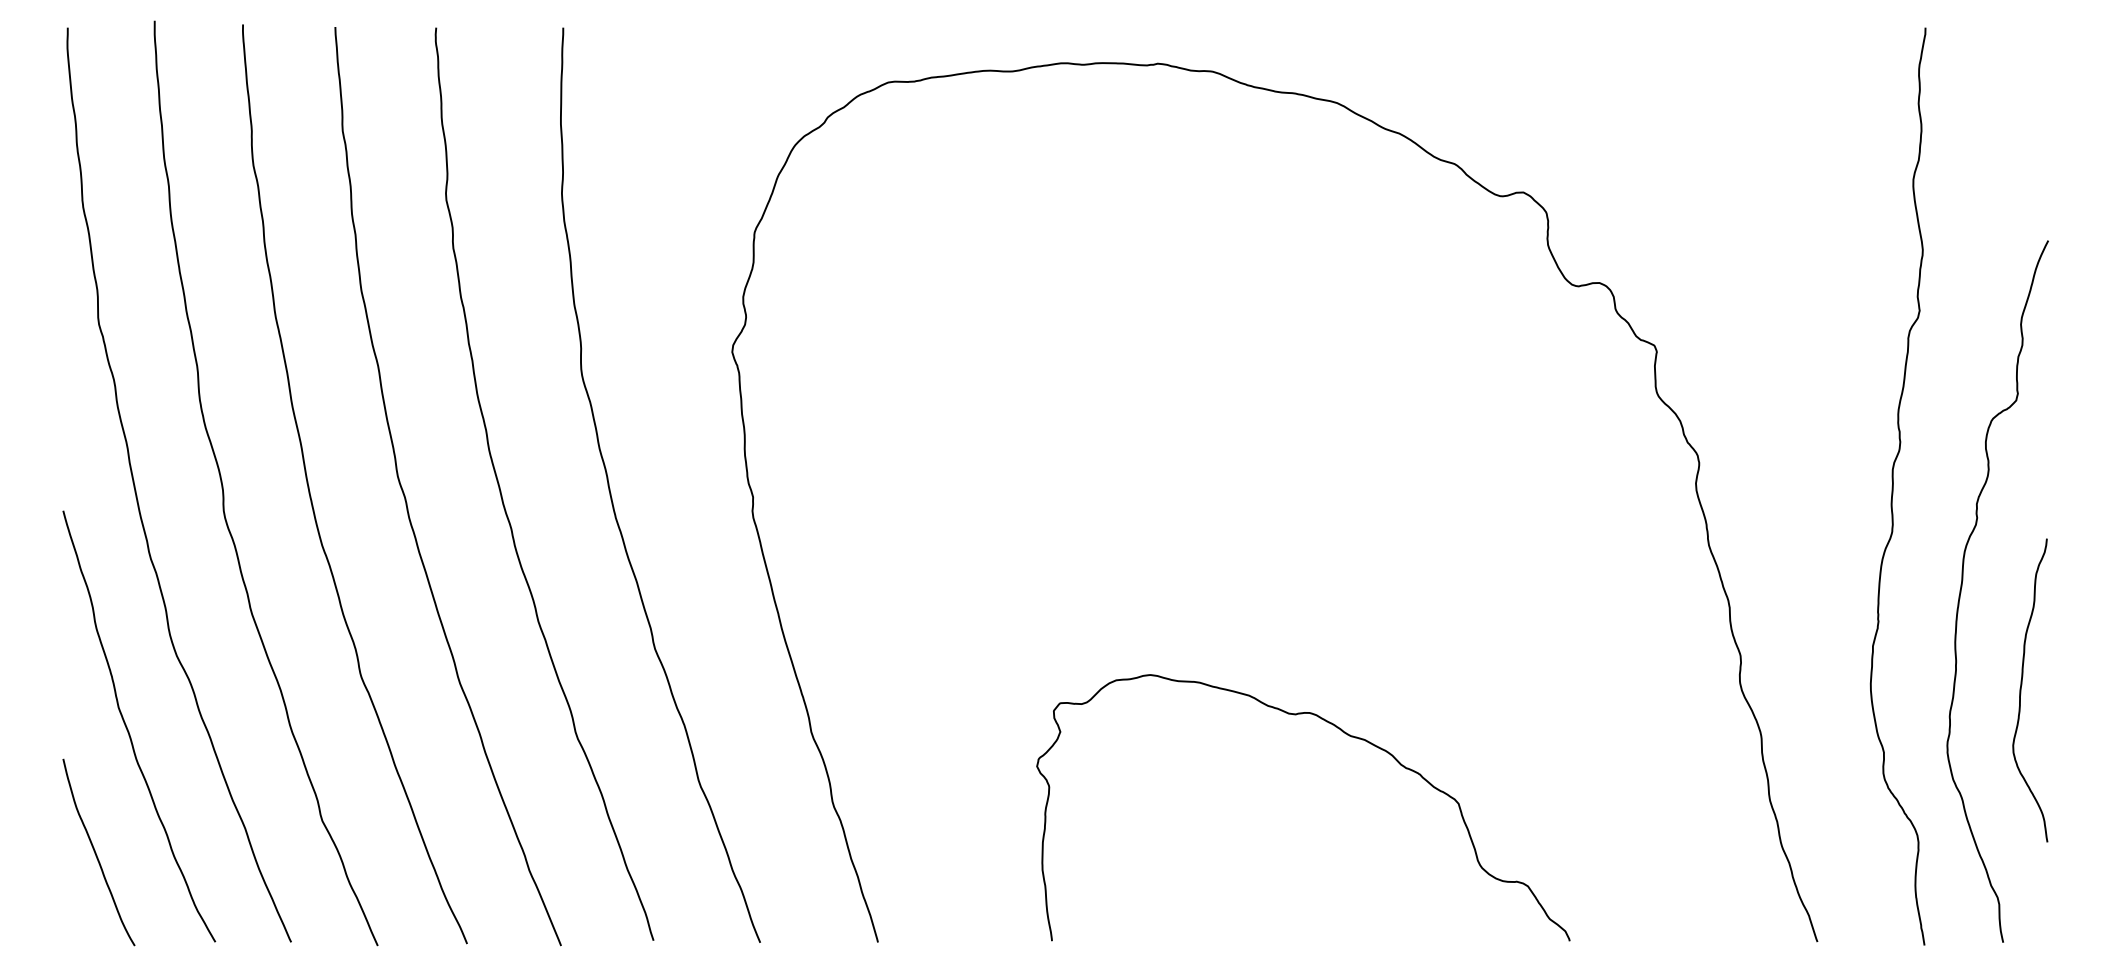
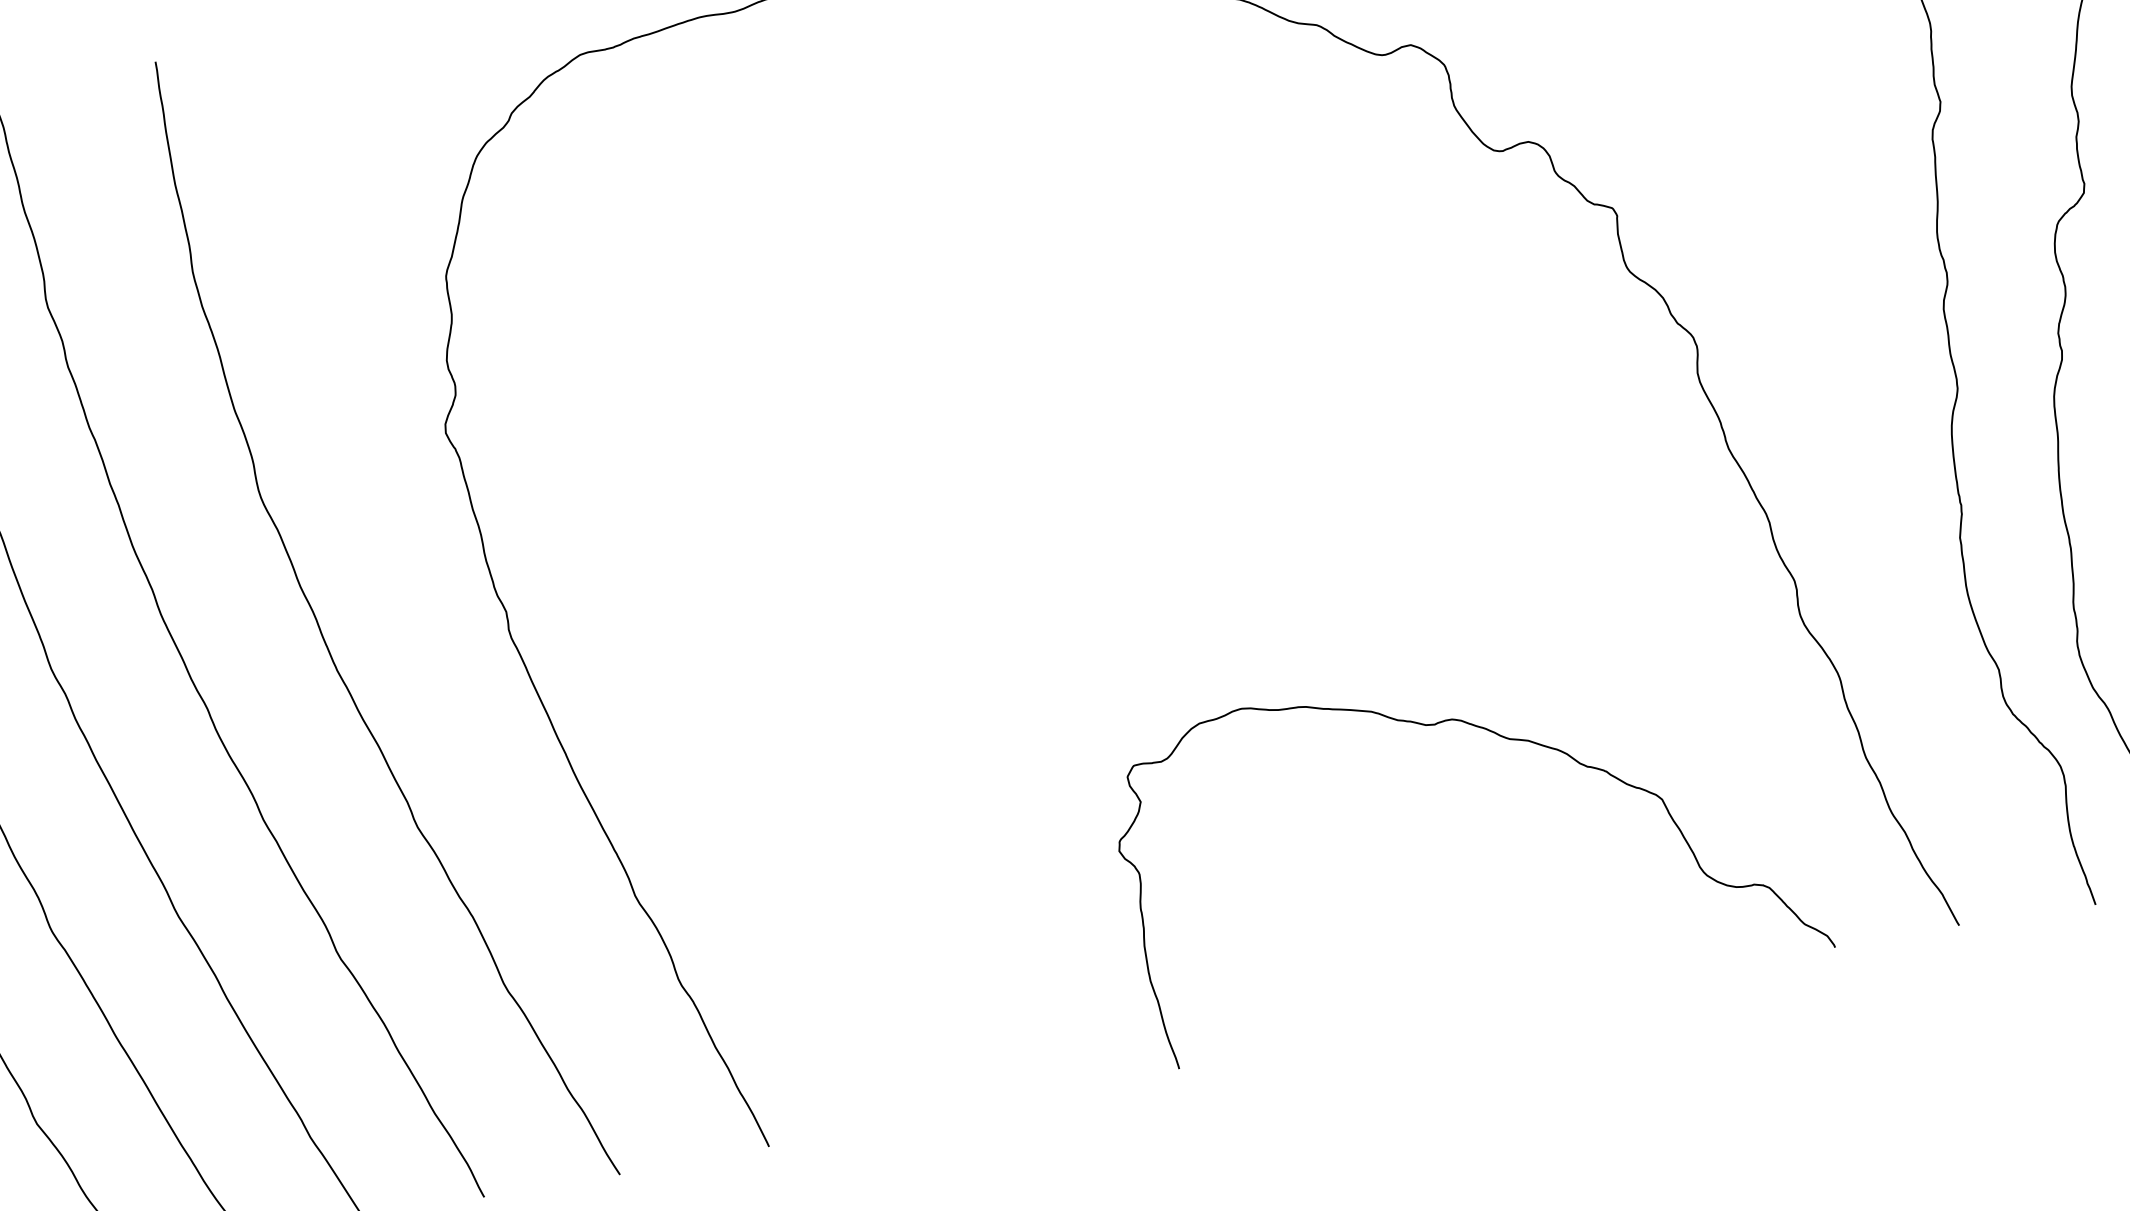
curve: (1345, 734) -> (1502, 738), moved

